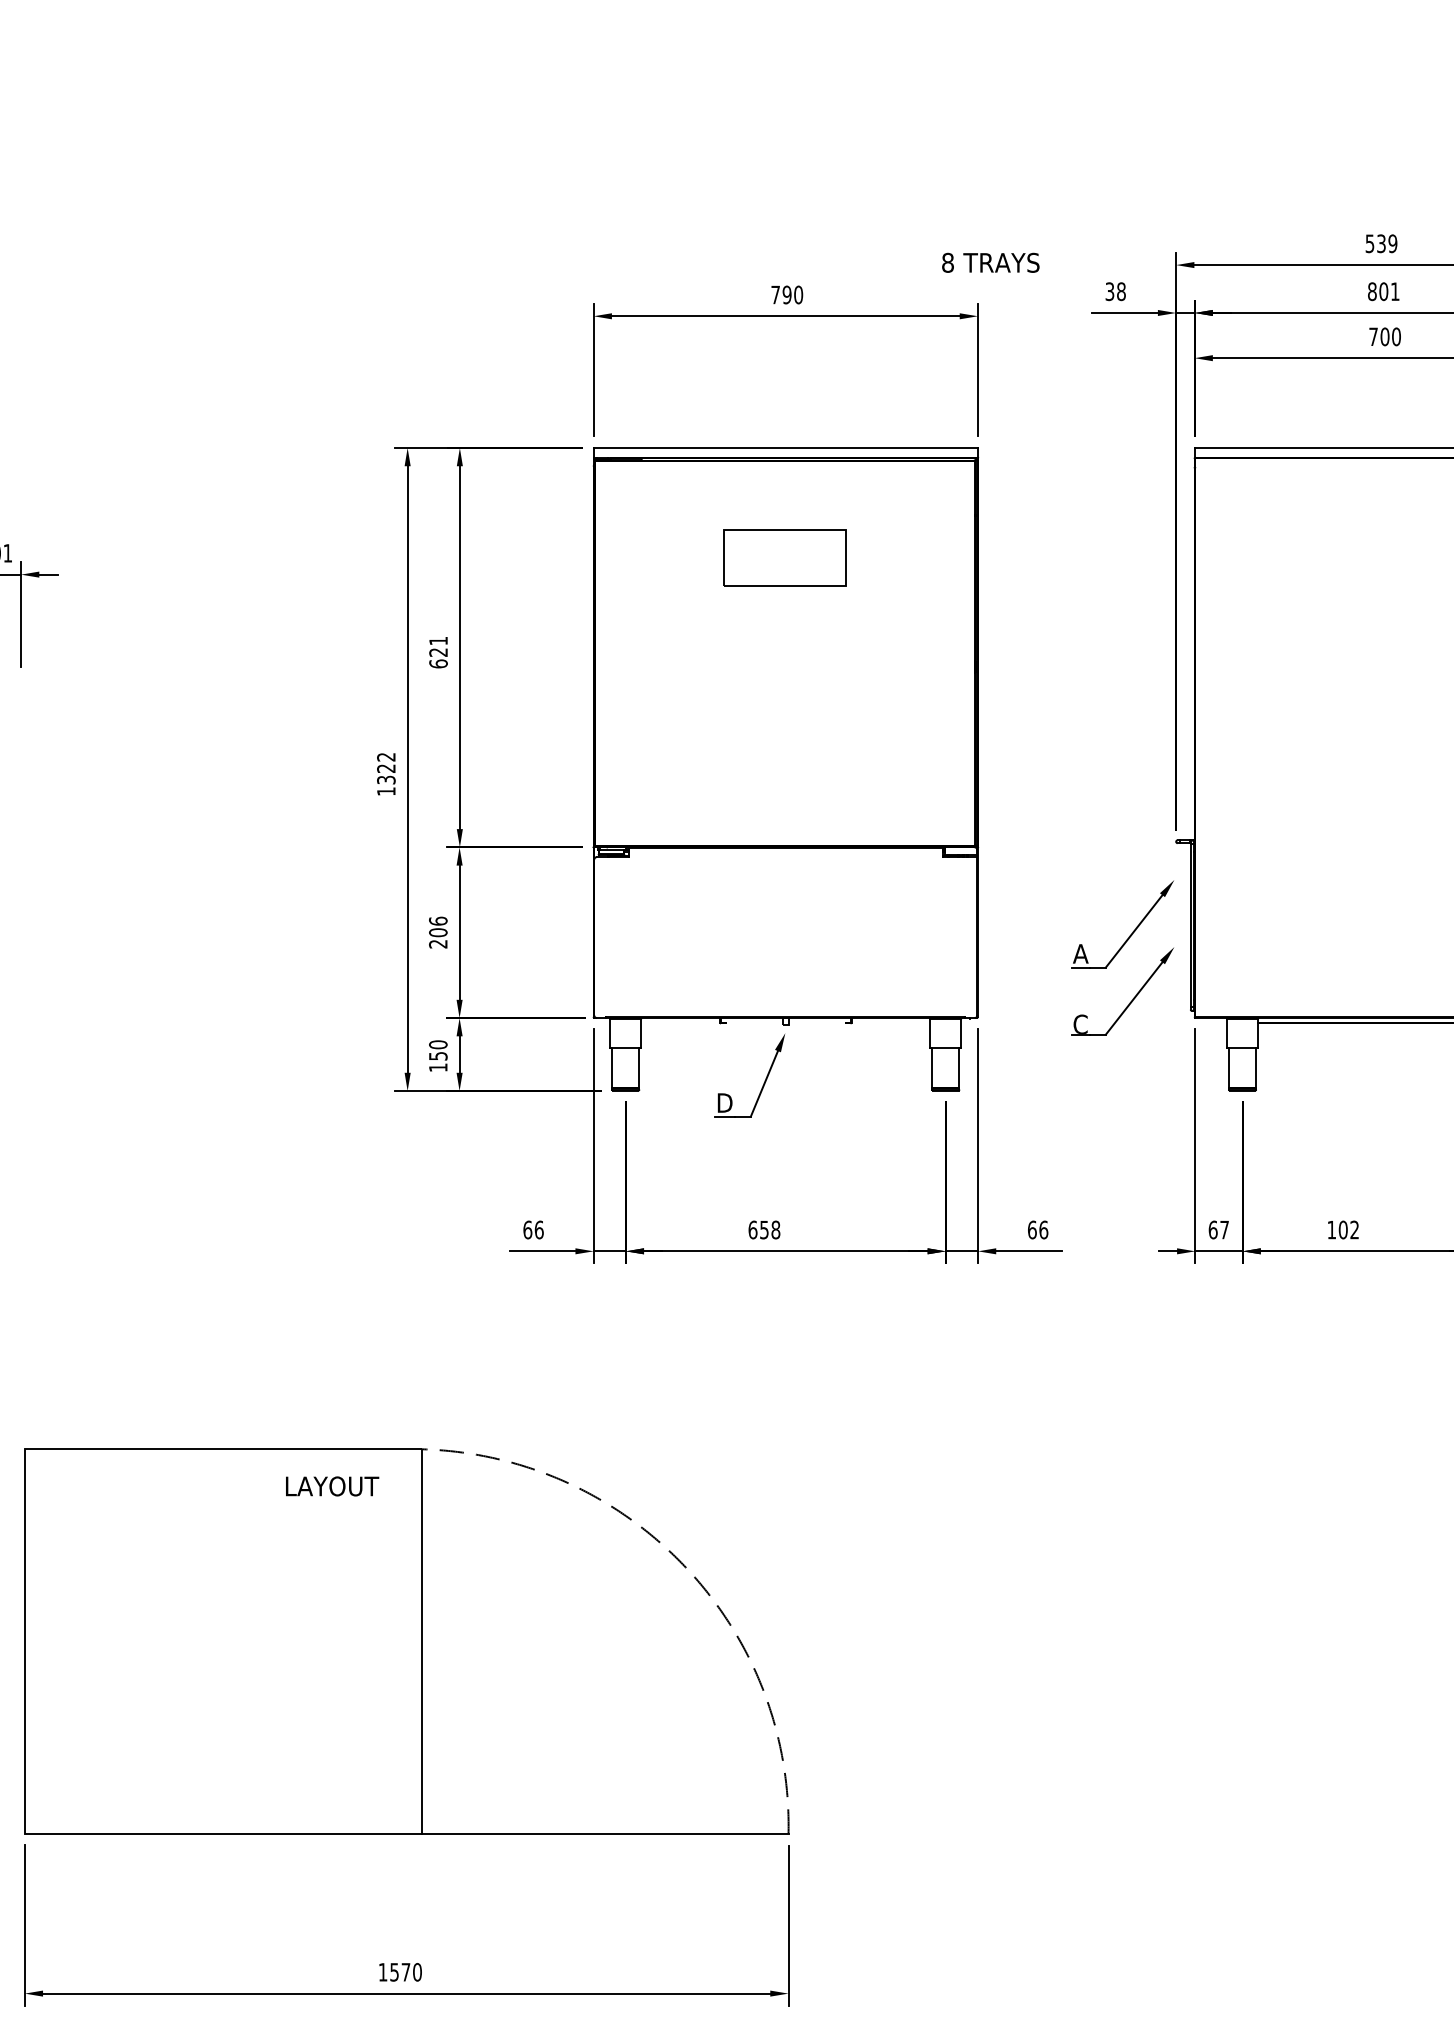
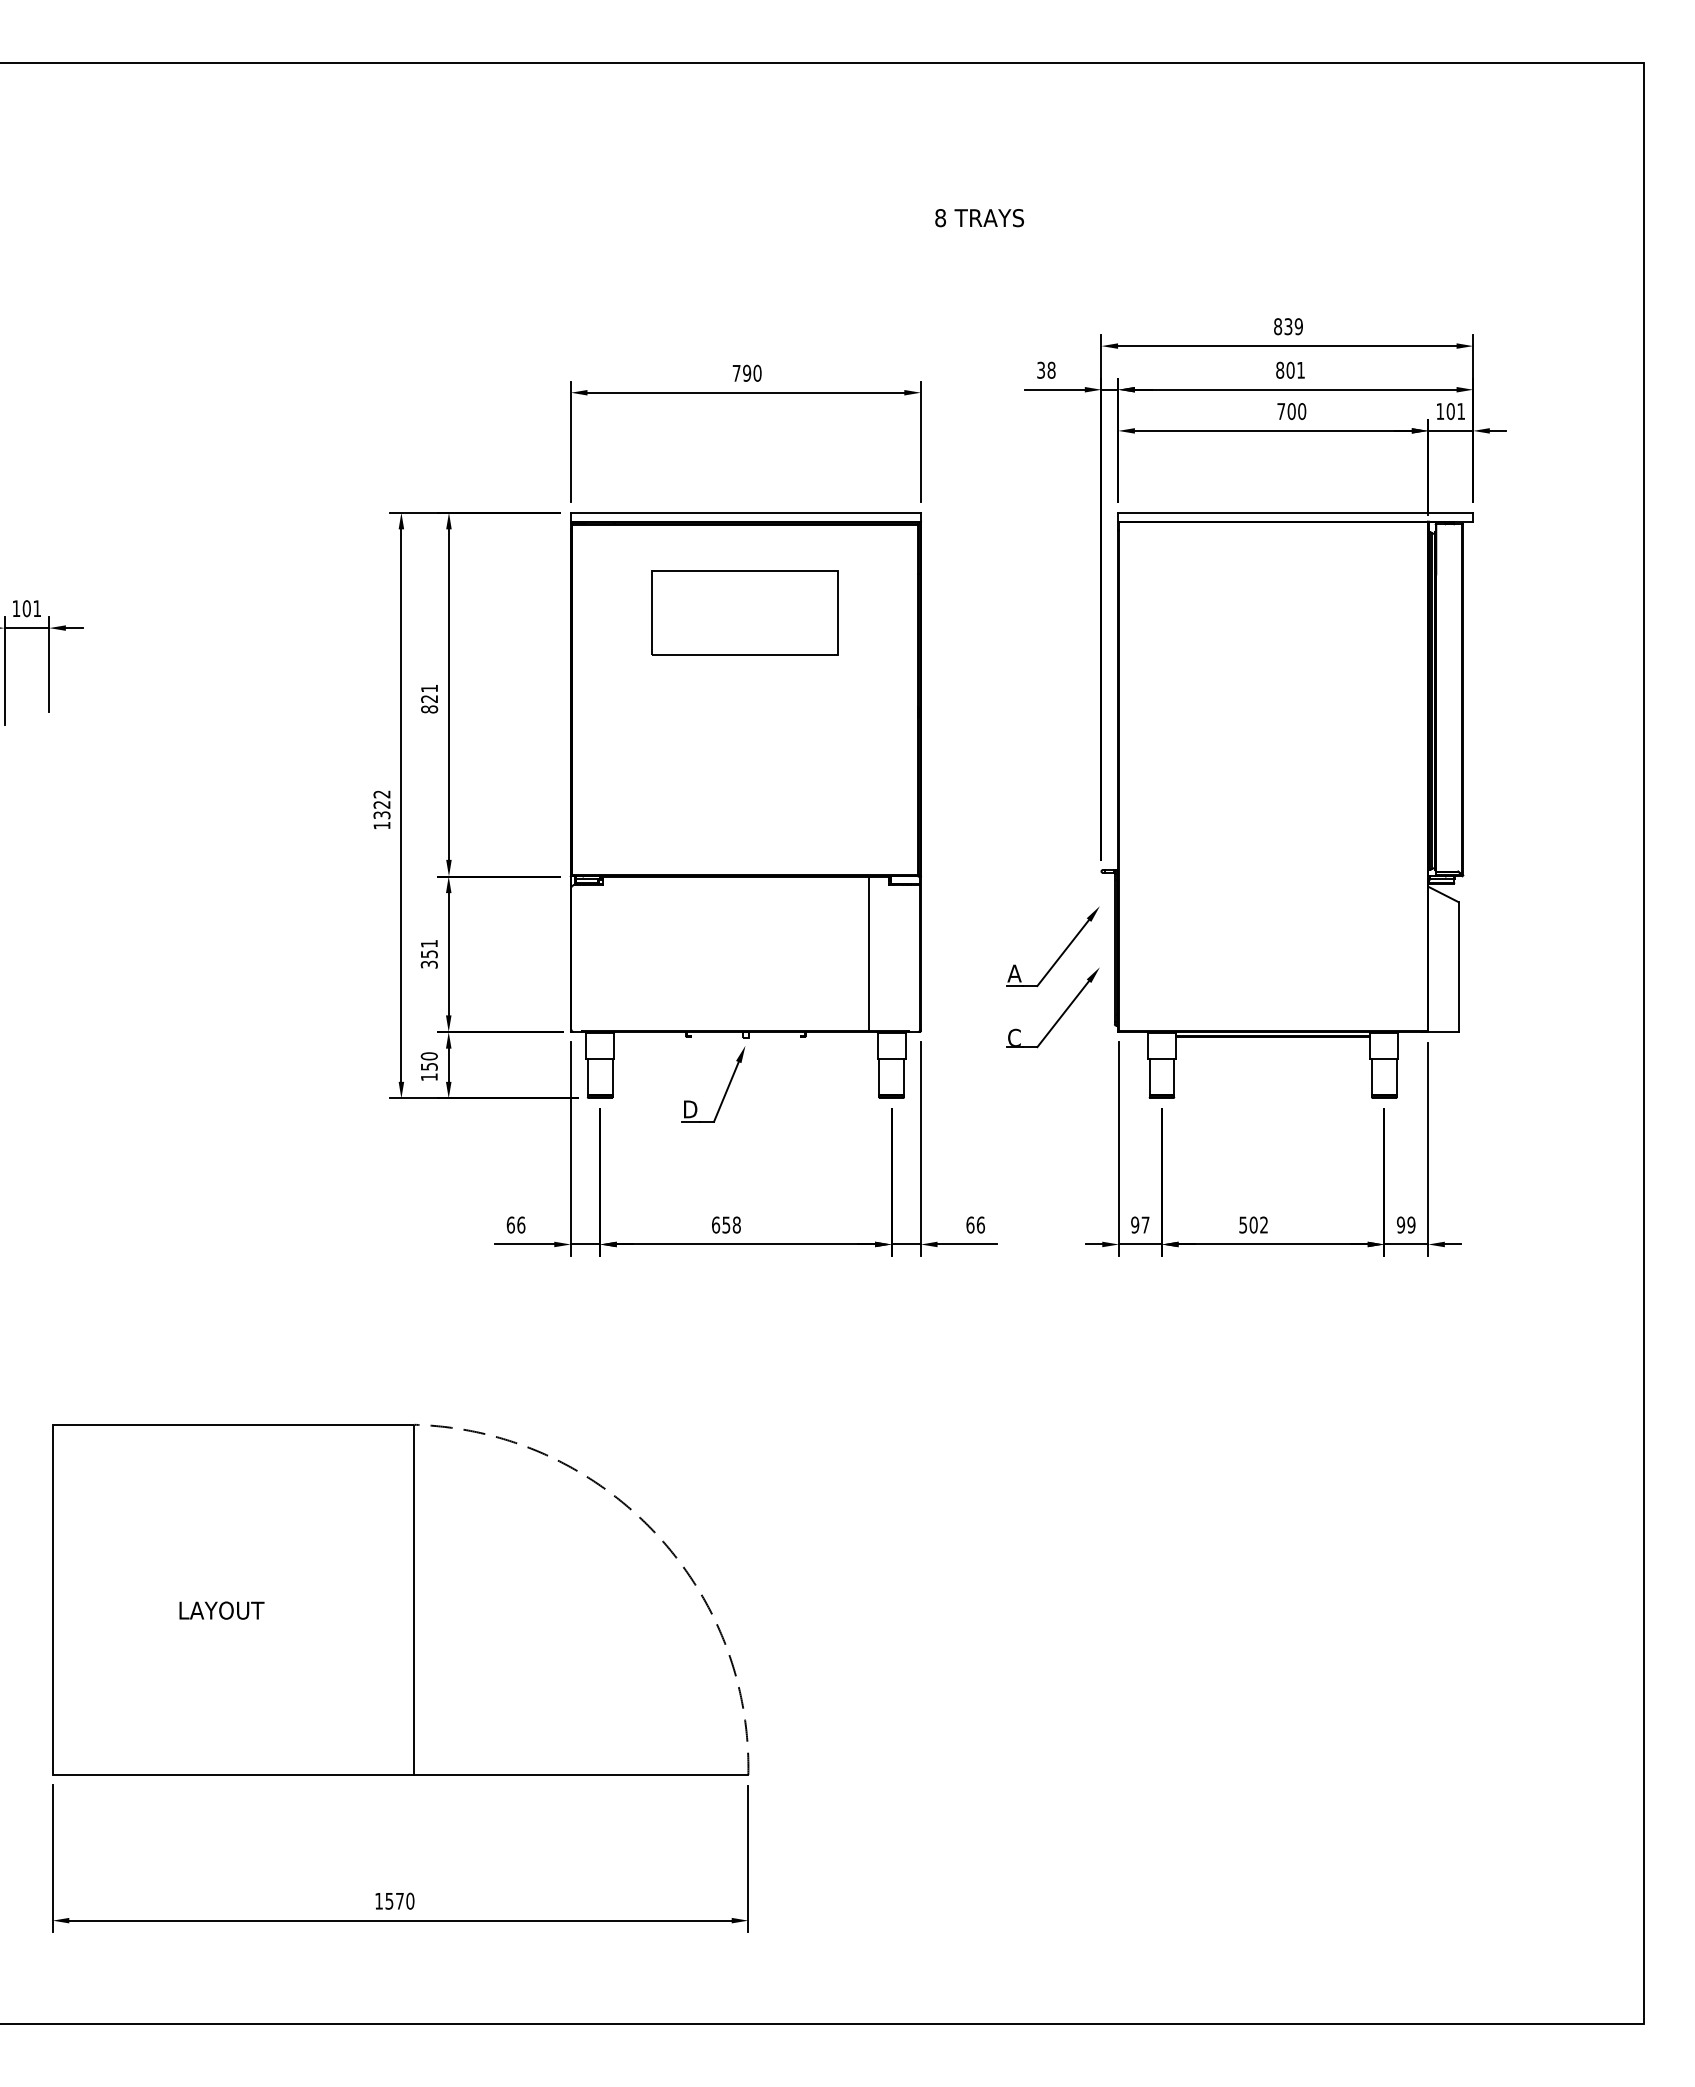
text: (1370, 243) -> (1278, 326), 539 -> 839
text: (990, 263) -> (979, 218), moved
part: (784, 557) -> (744, 612), size x1.67
text: (438, 664) -> (429, 709), 621 -> 821
text: (437, 931) -> (428, 953), 206 -> 351
line: (920, 932) -> (868, 954), added
text: (1213, 1229) -> (1135, 1224), 67 -> 97
text: (1330, 1229) -> (1242, 1224), 102 -> 502
text: (332, 1486) -> (221, 1610), moved

